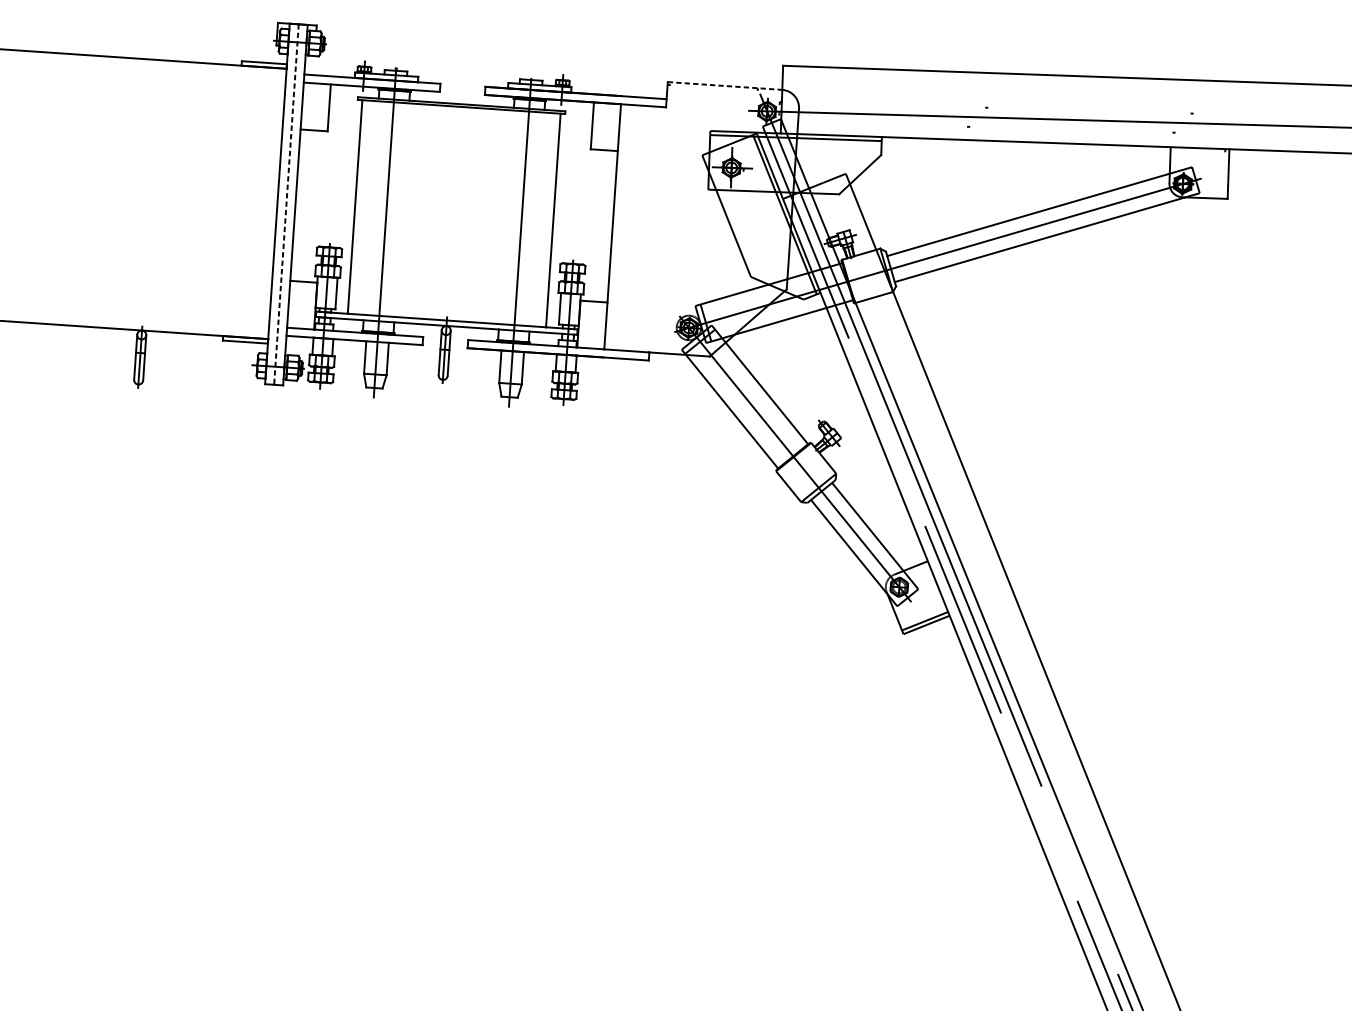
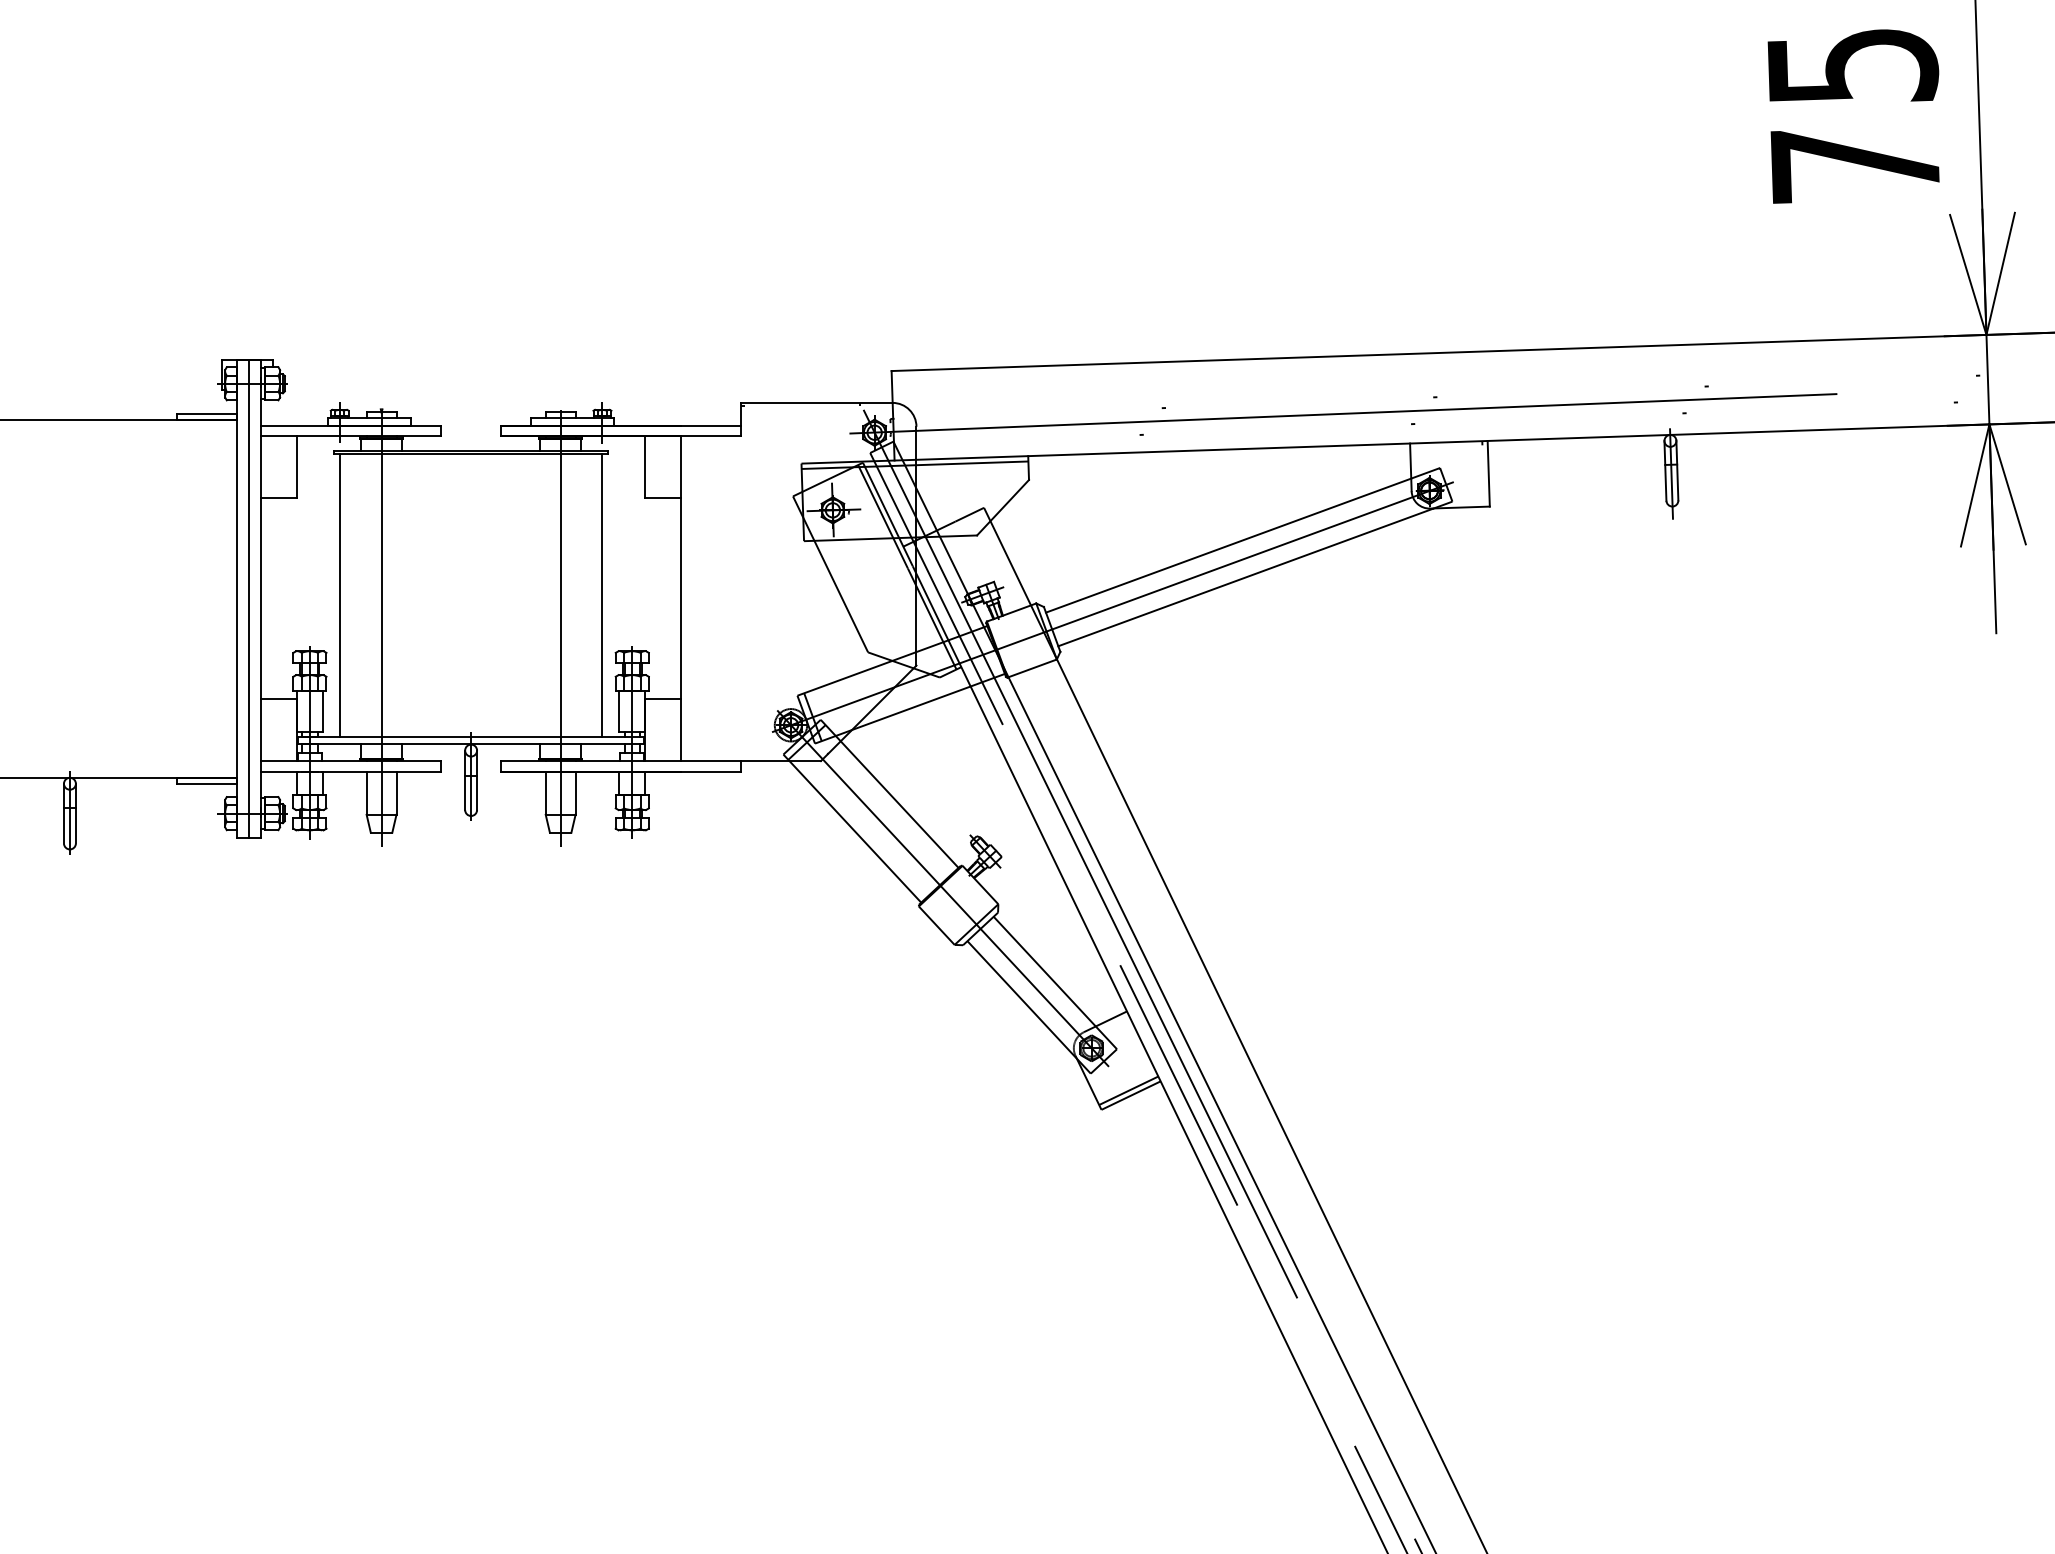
line: (724, 85) -> (816, 402), dashed -> solid
line: (286, 204) -> (249, 598), dashed -> solid

